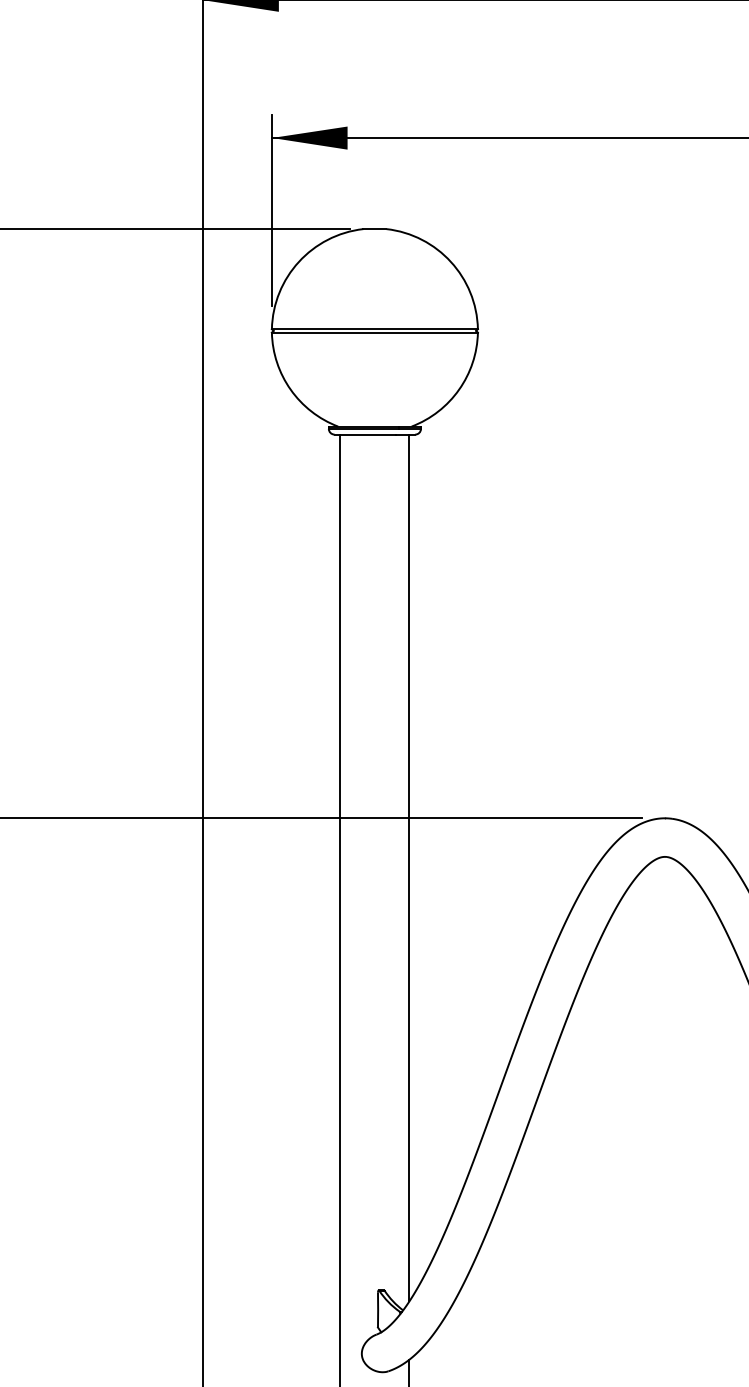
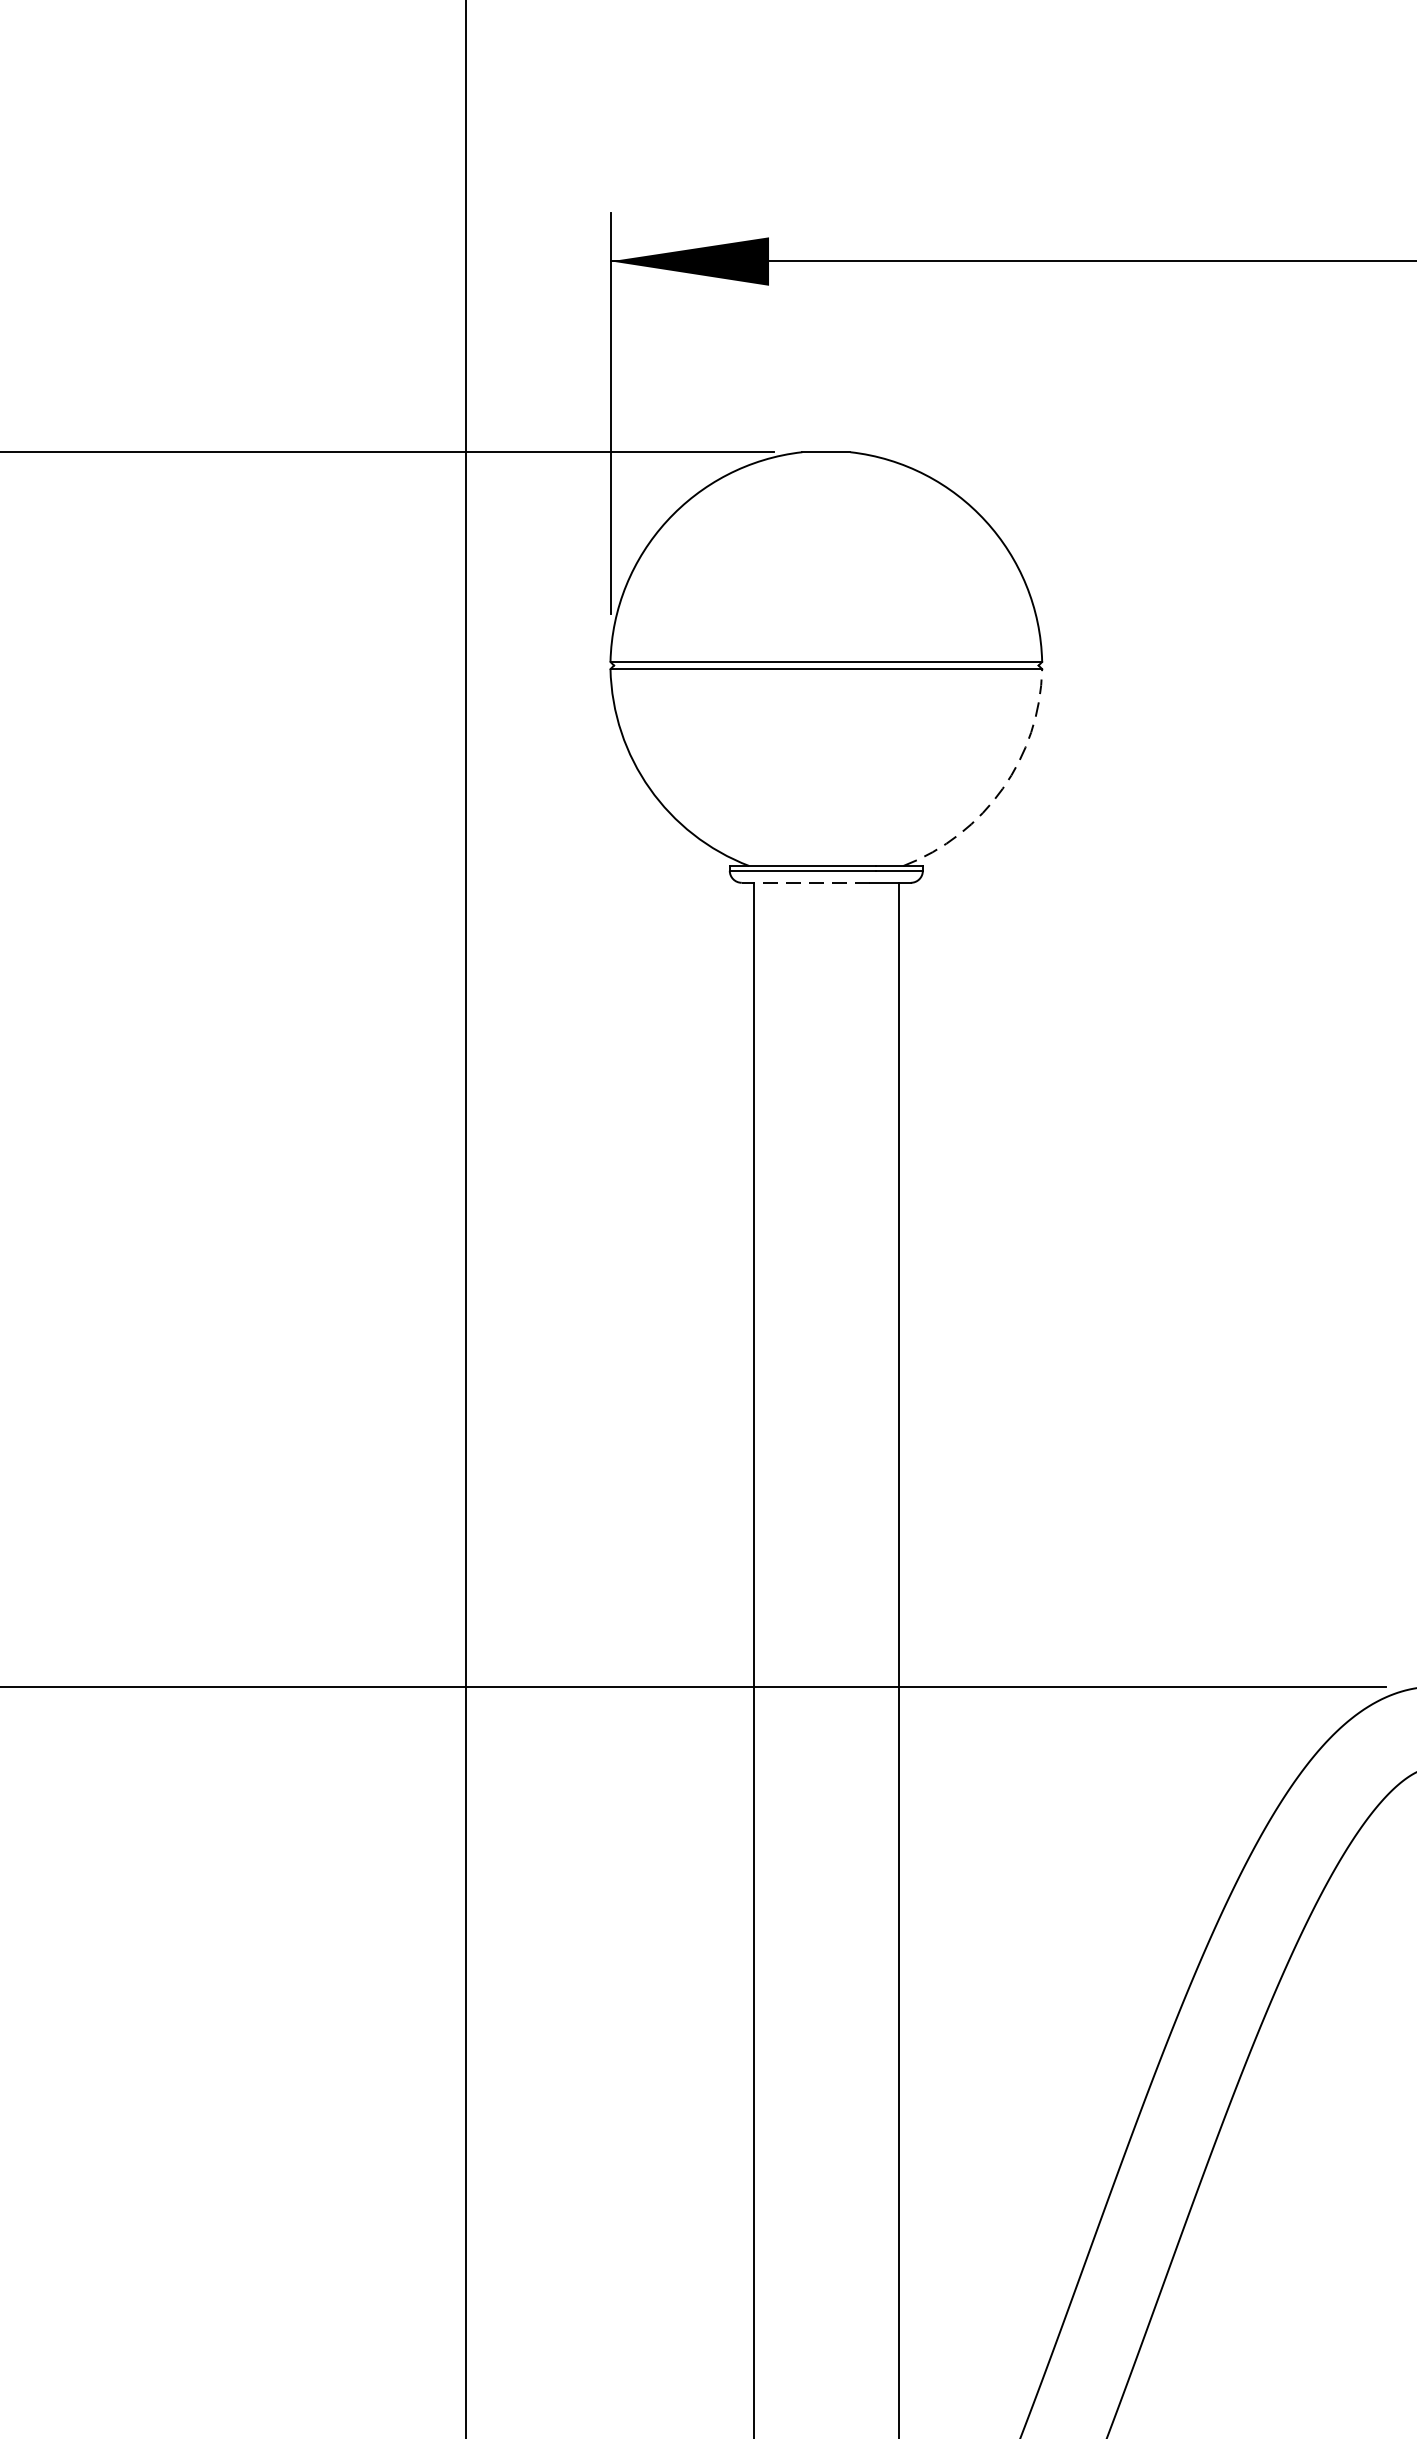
arc: (459, 389) -> (1003, 788), solid -> dashed
line: (365, 434) -> (806, 882), solid -> dashed

